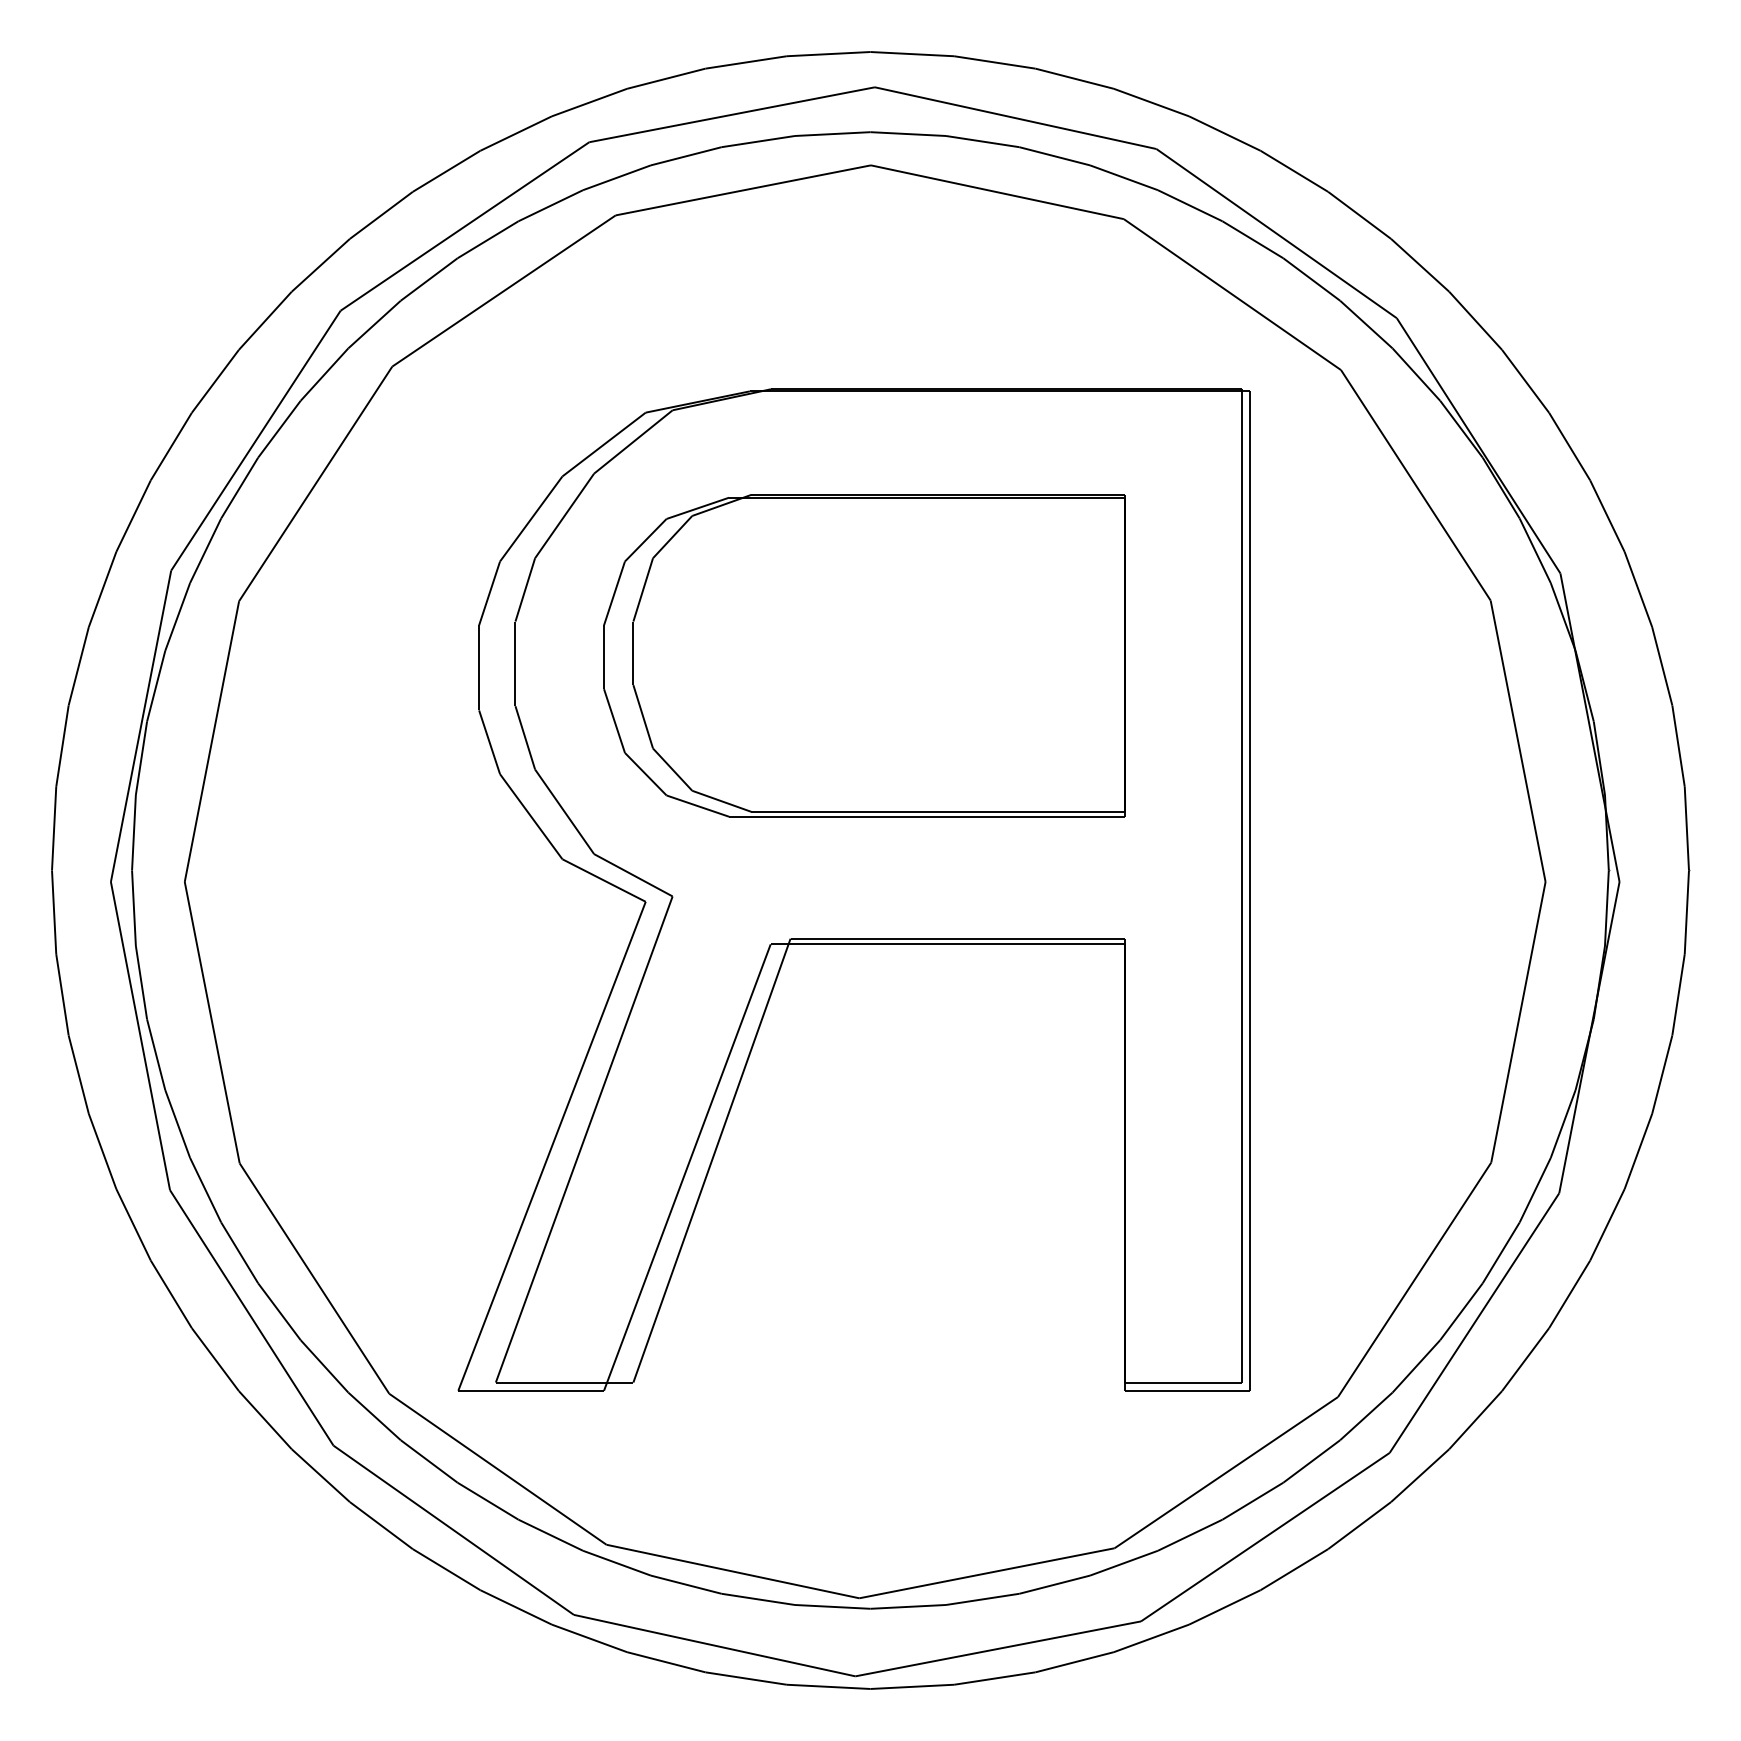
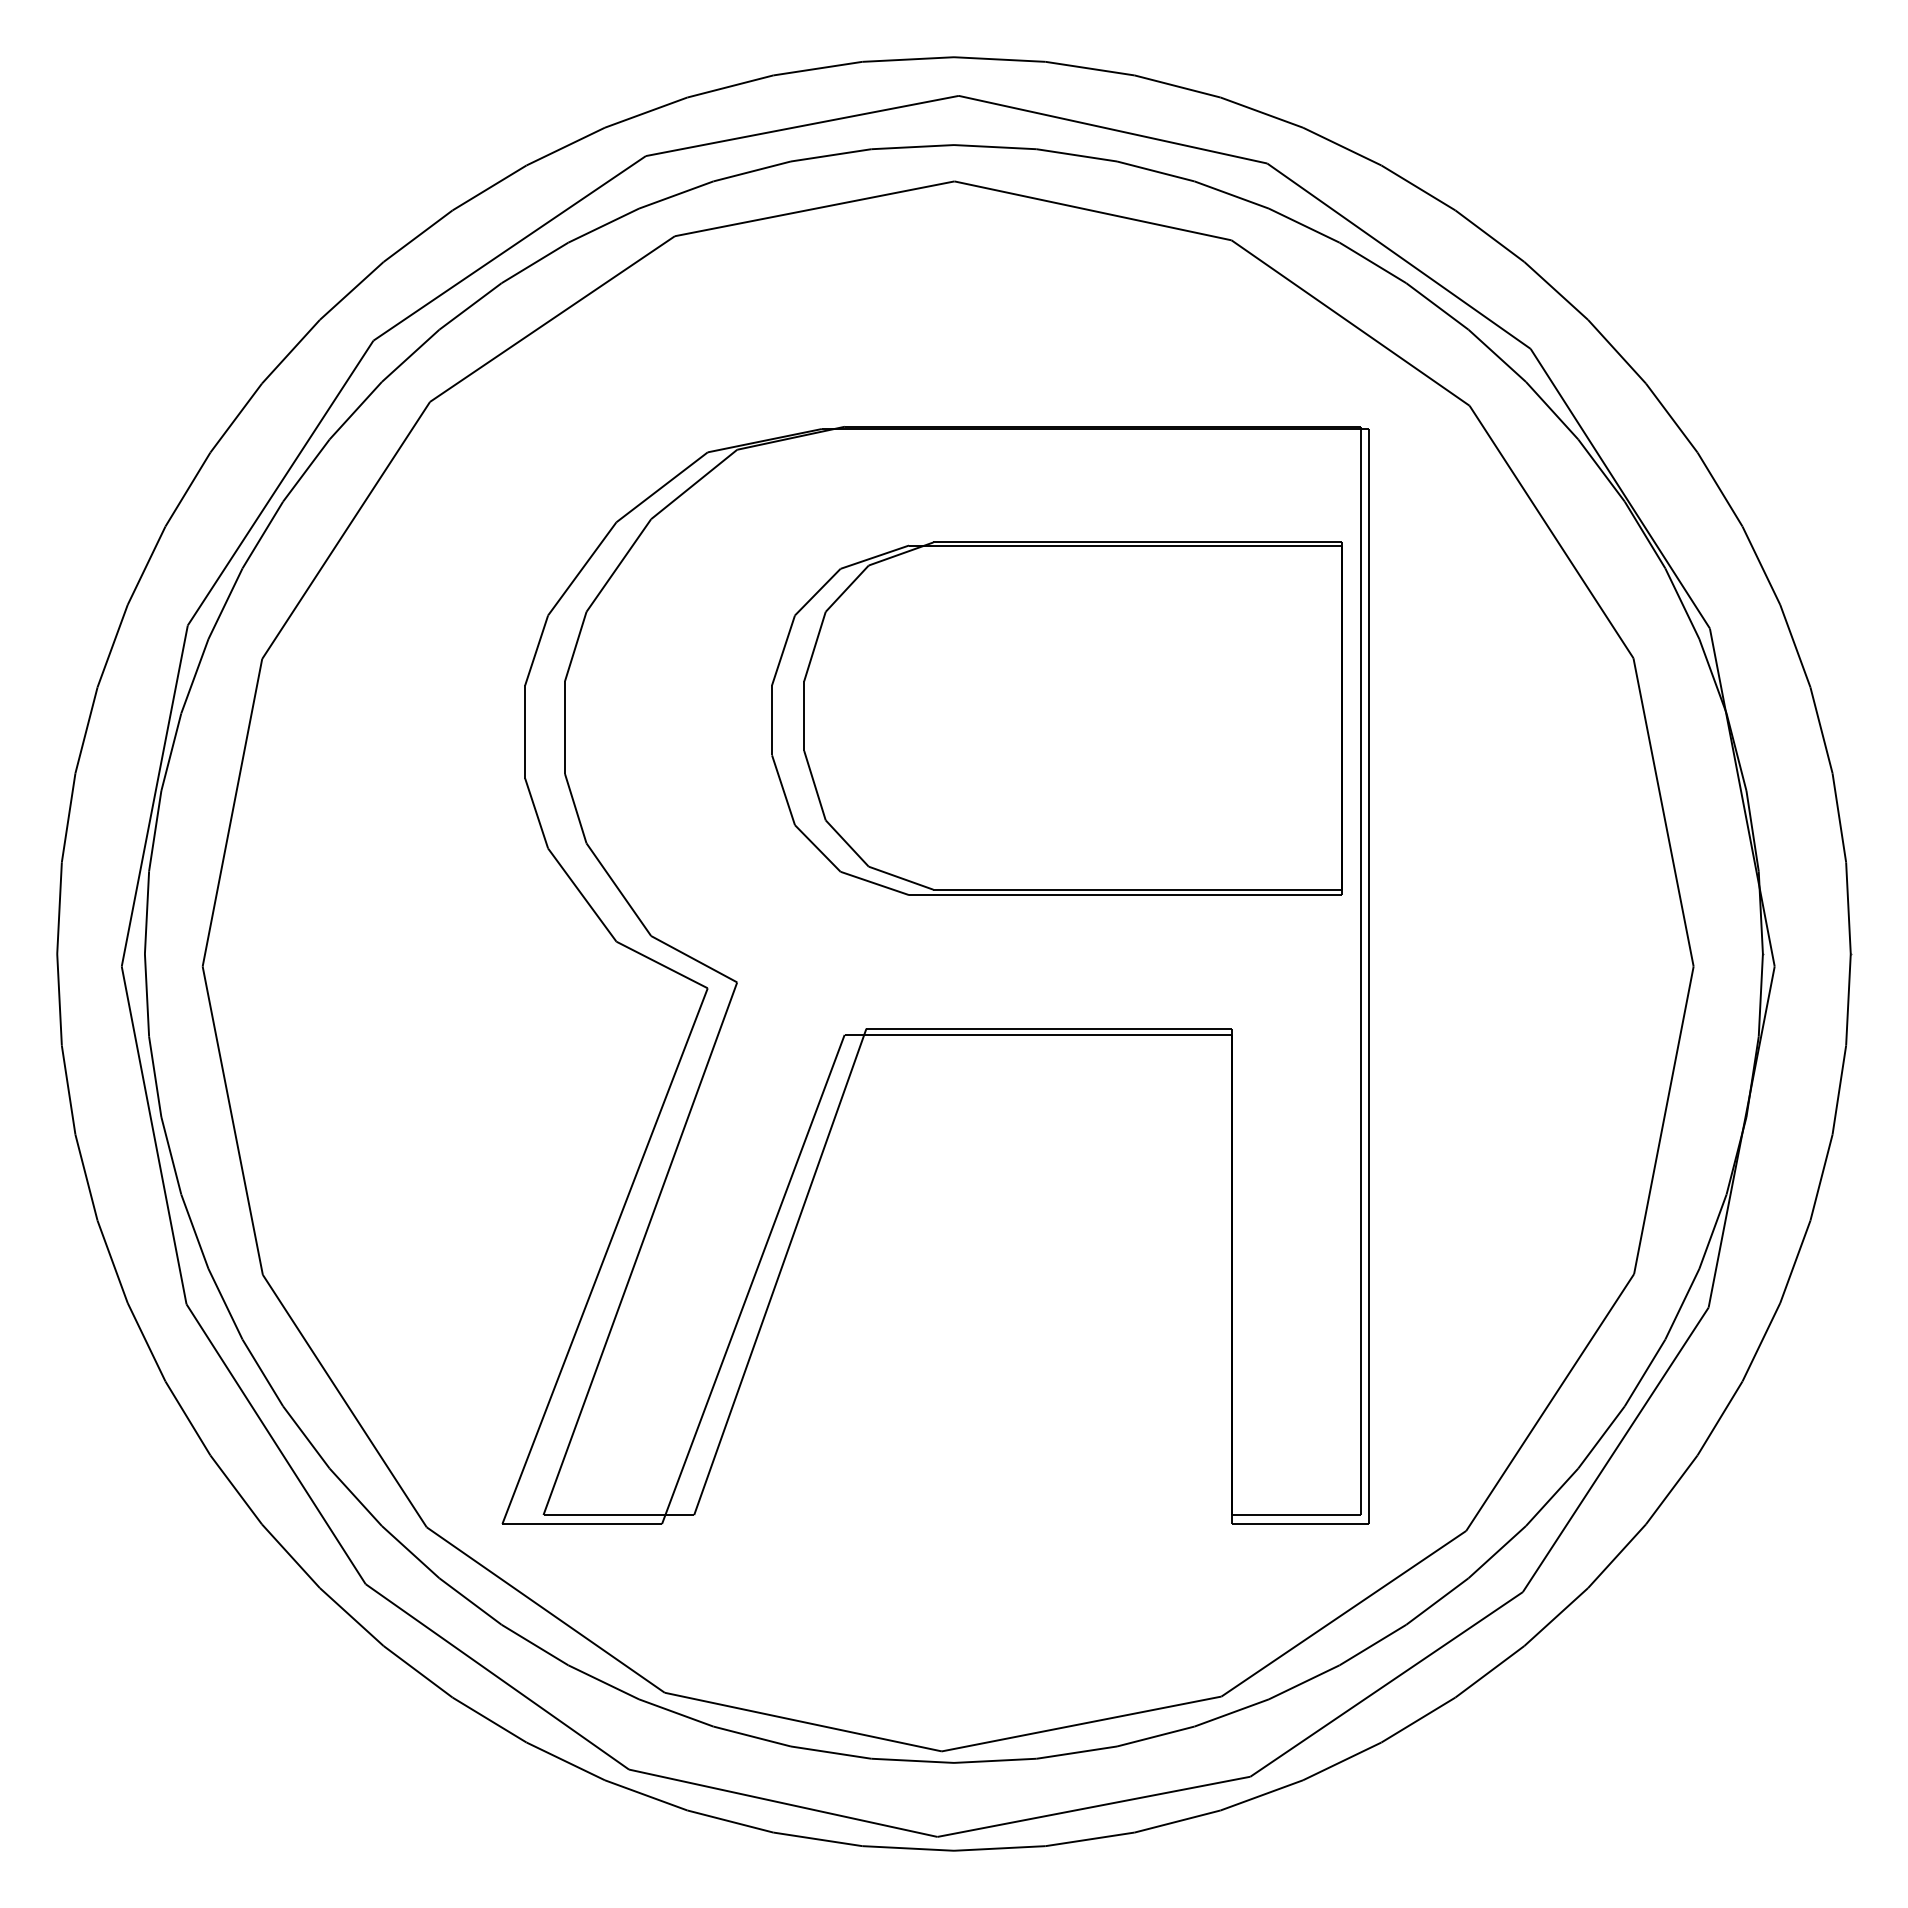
part: (863, 655) -> (1056, 718), moved

